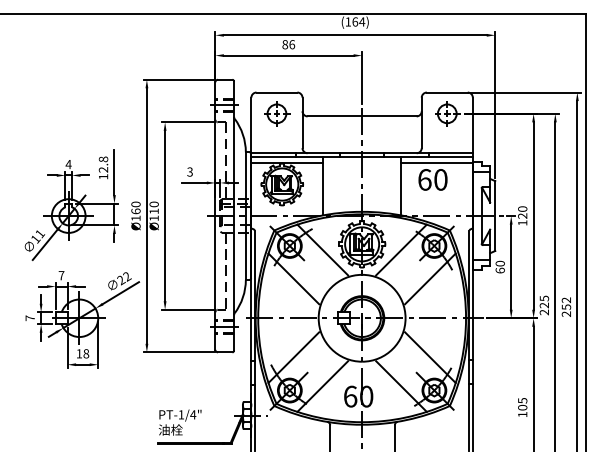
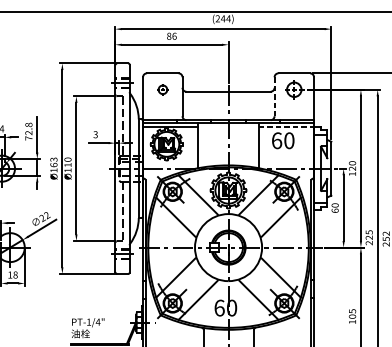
text: (351, 21) -> (220, 18), (164) -> (244)
part: (277, 113) -> (163, 89), size x0.6
line: (421, 123) -> (274, 97), solid -> dashed
line: (437, 162) -> (286, 127), solid -> dashed
text: (103, 176) -> (28, 138), 12.8 -> 72.8
text: (135, 204) -> (53, 159), Ø160 -> Ø163

